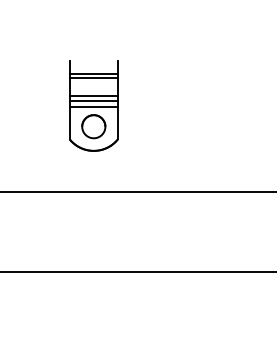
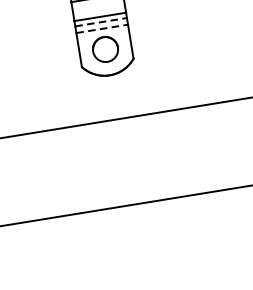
line: (94, 101) -> (101, 22), solid -> dashed
line: (94, 107) -> (102, 28), solid -> dashed

